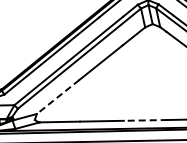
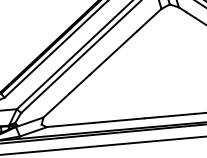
line: (57, 97) -> (65, 96), dashed -> solid
line: (145, 120) -> (169, 116), dashed -> solid

